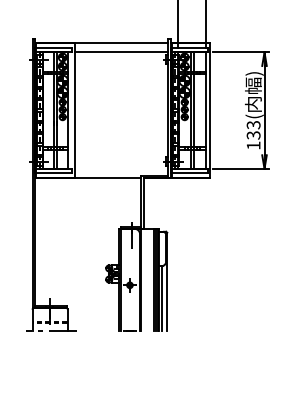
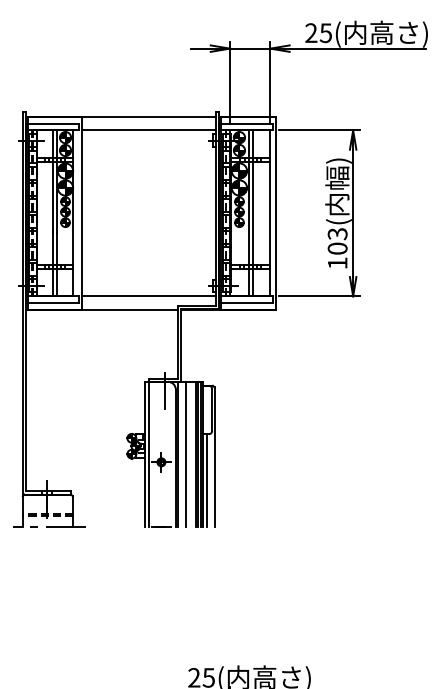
text: (253, 135) -> (337, 248), 133( -> 103(
line: (121, 168) -> (149, 296), added
line: (147, 279) -> (186, 453), added

